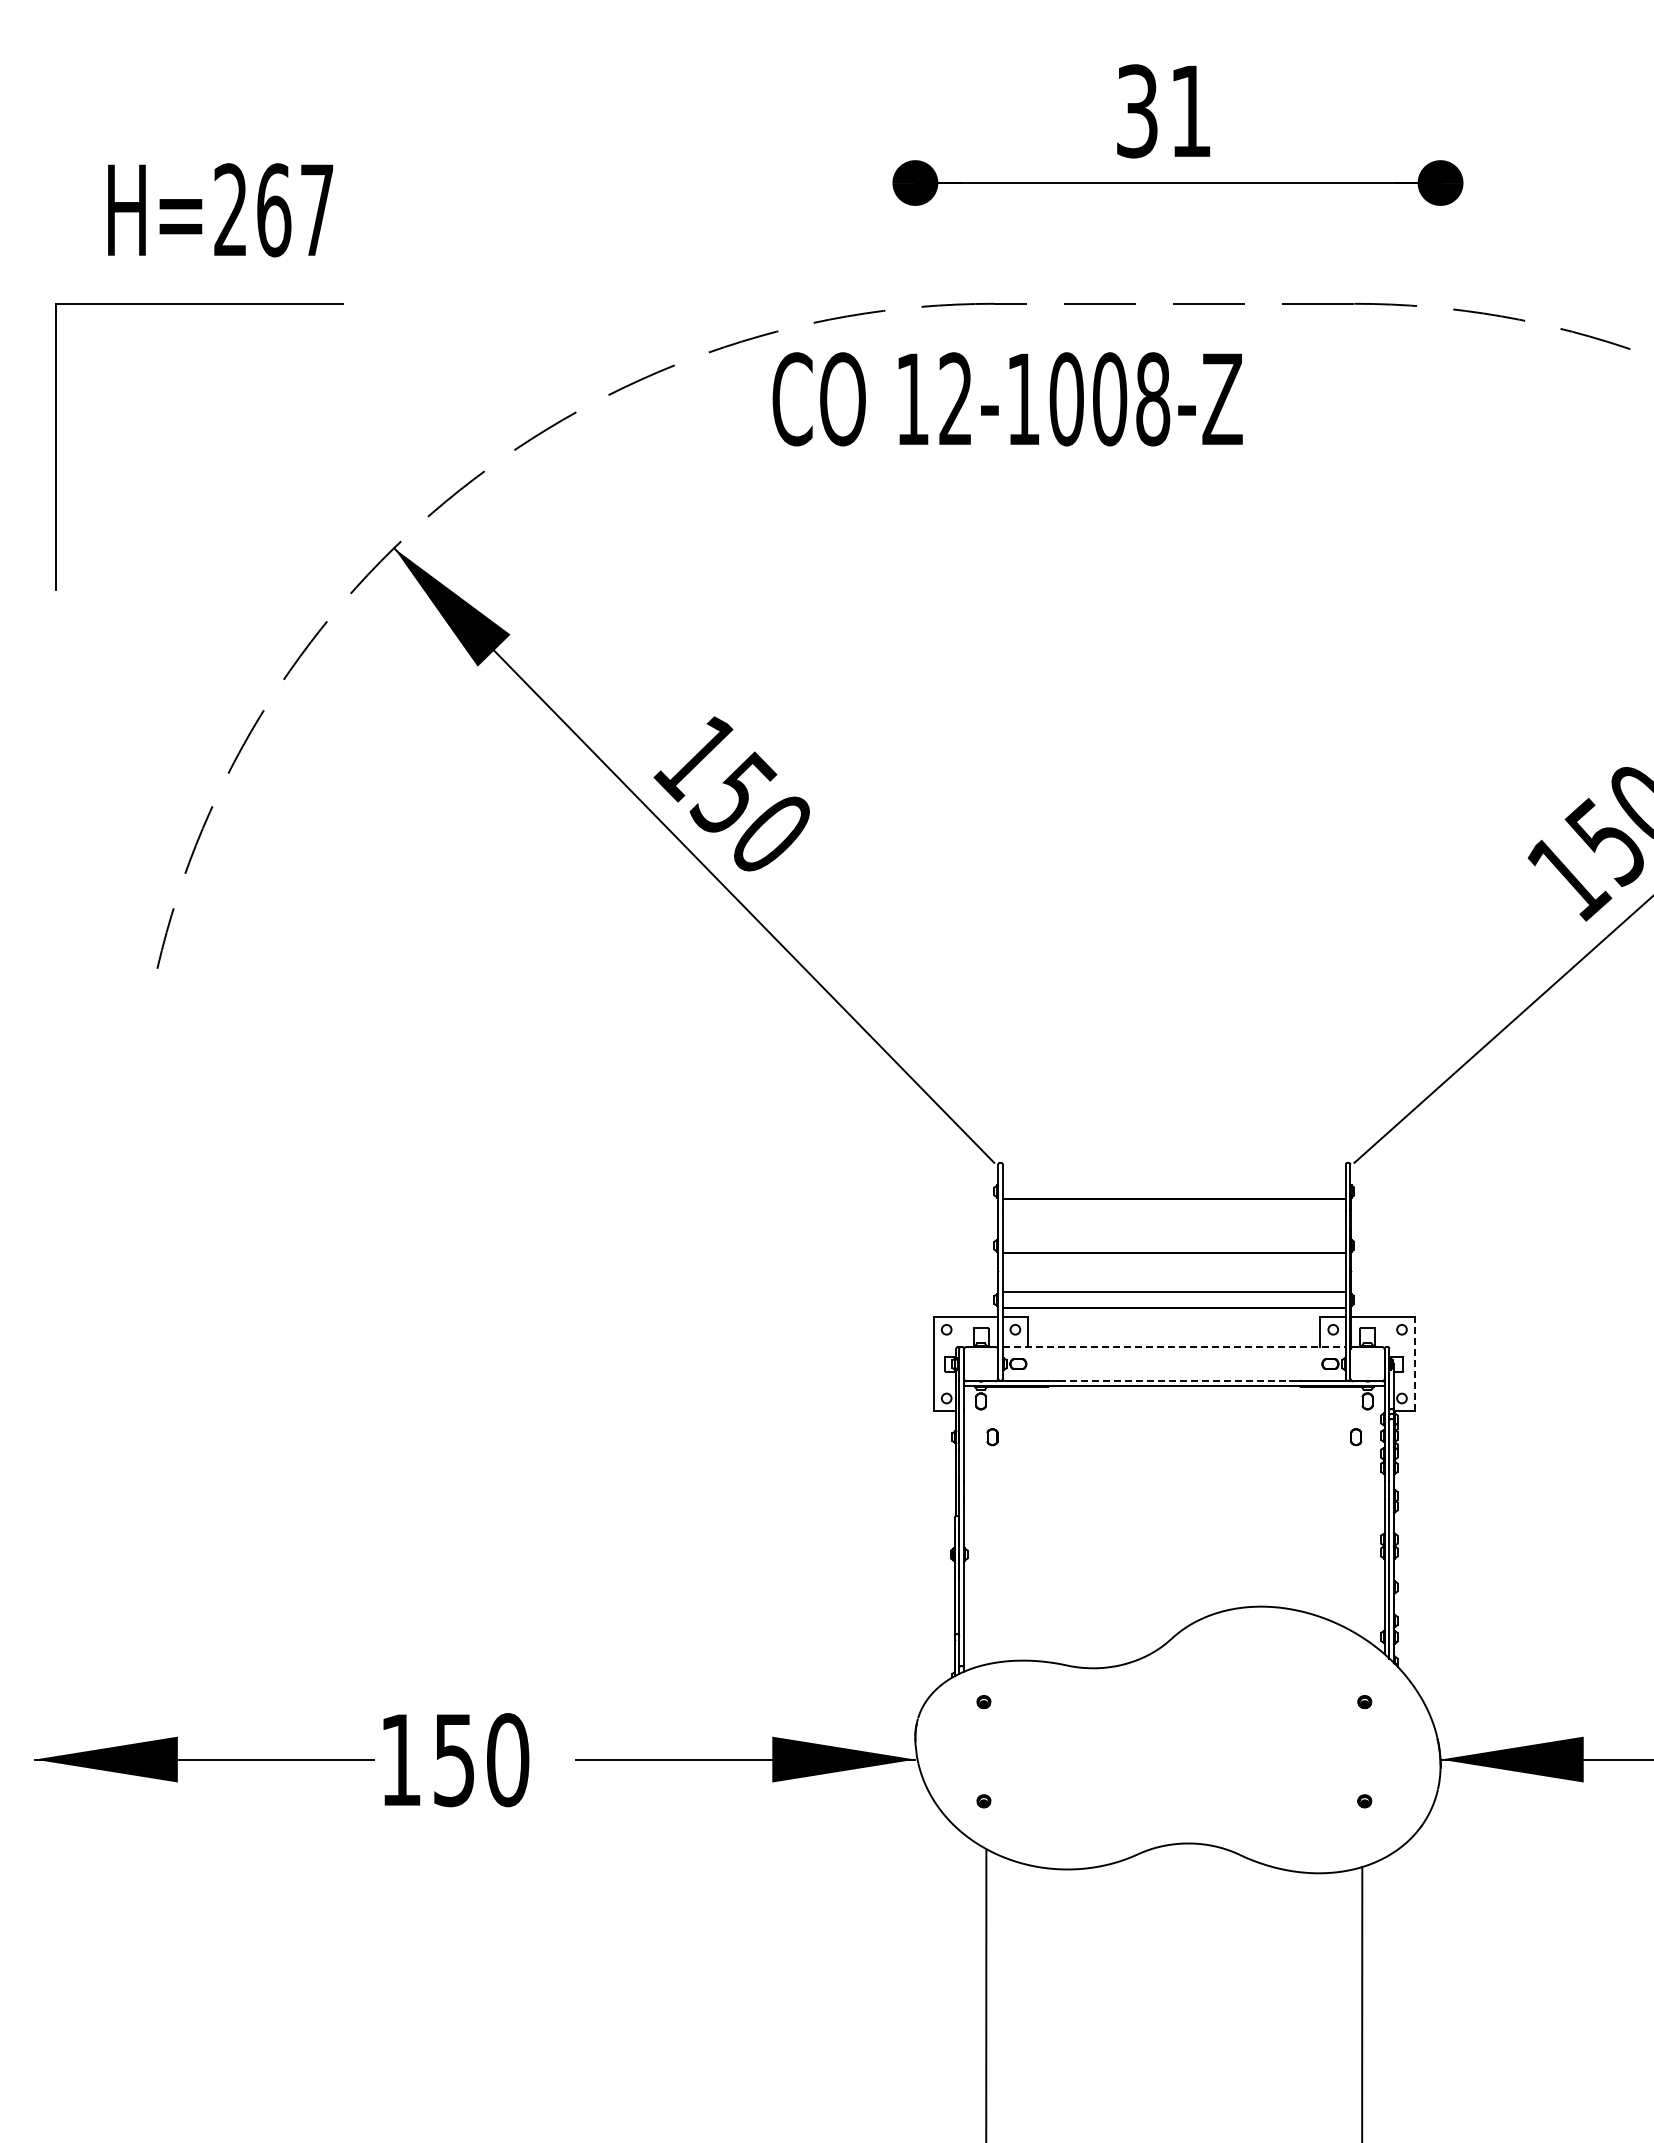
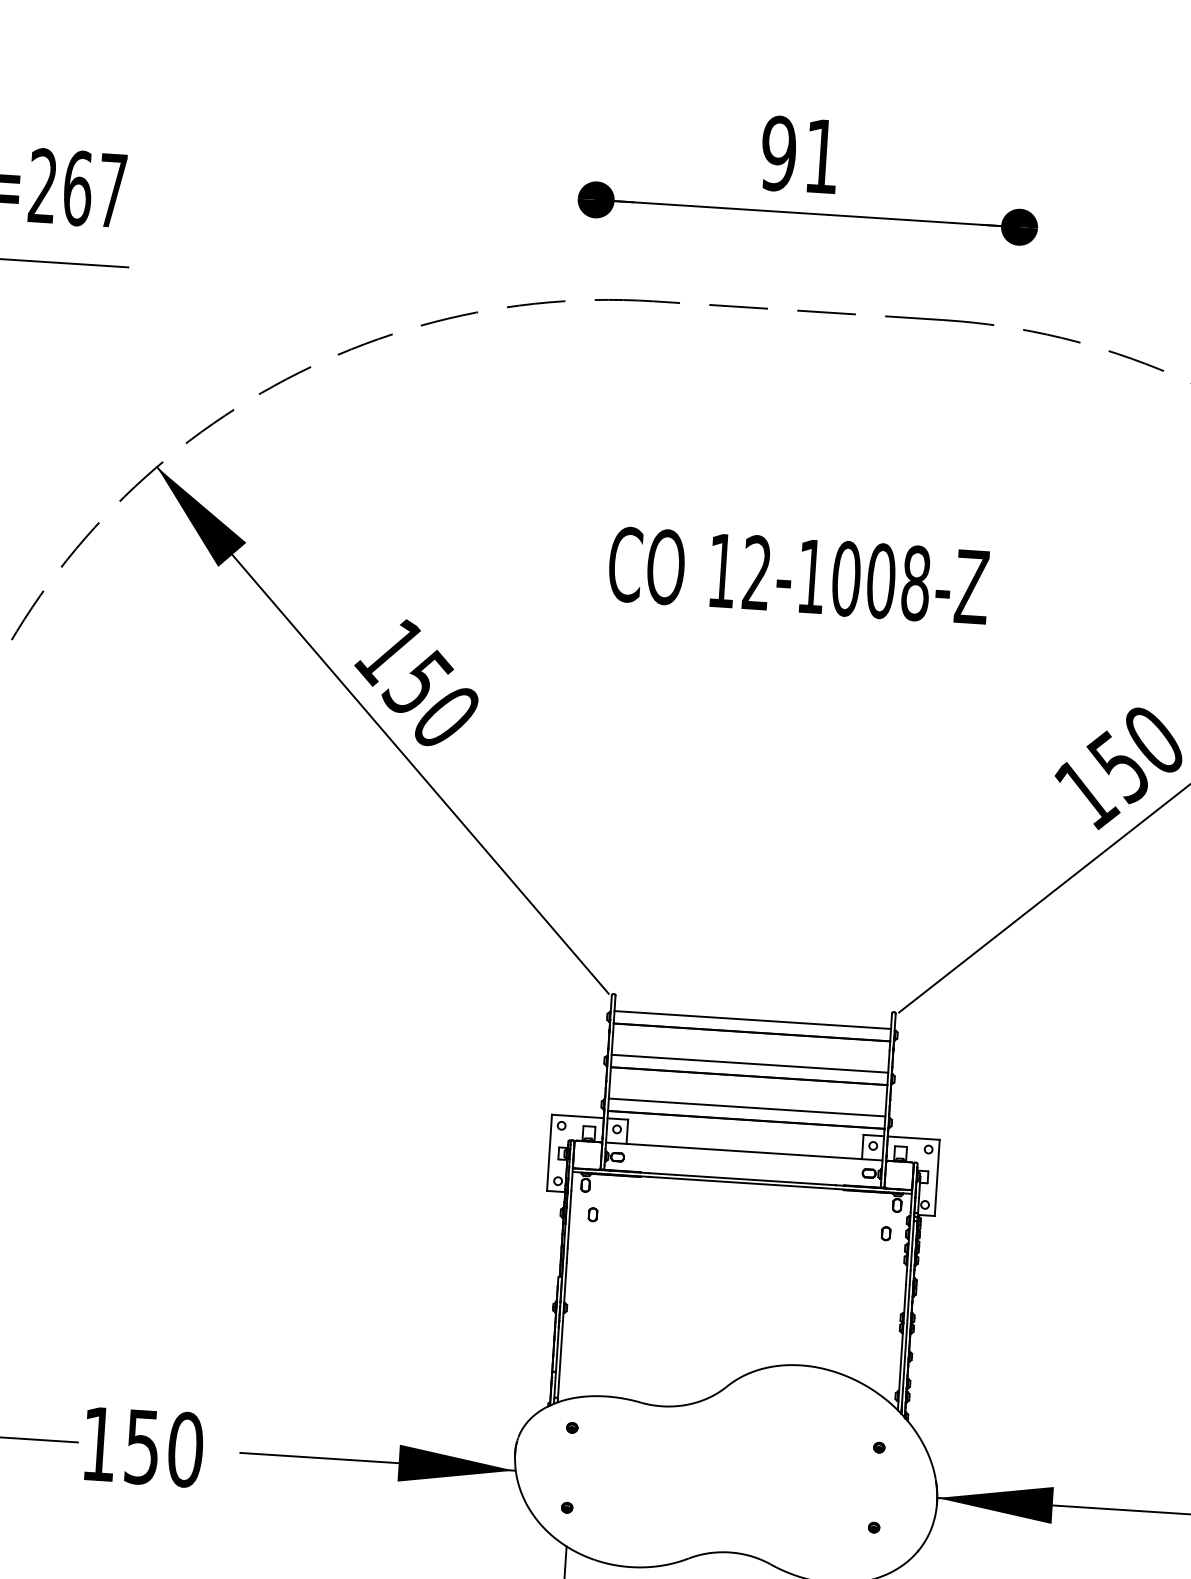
text: (1137, 111) -> (778, 153), 31 -> 91
text: (1007, 399) -> (798, 575), moved
line: (1173, 1183) -> (752, 1019), added
line: (1173, 1238) -> (749, 1064), added
line: (1174, 1346) -> (744, 1151), dashed -> solid
line: (1414, 1363) -> (936, 1177), dashed -> solid
line: (1174, 1381) -> (742, 1179), dashed -> solid

